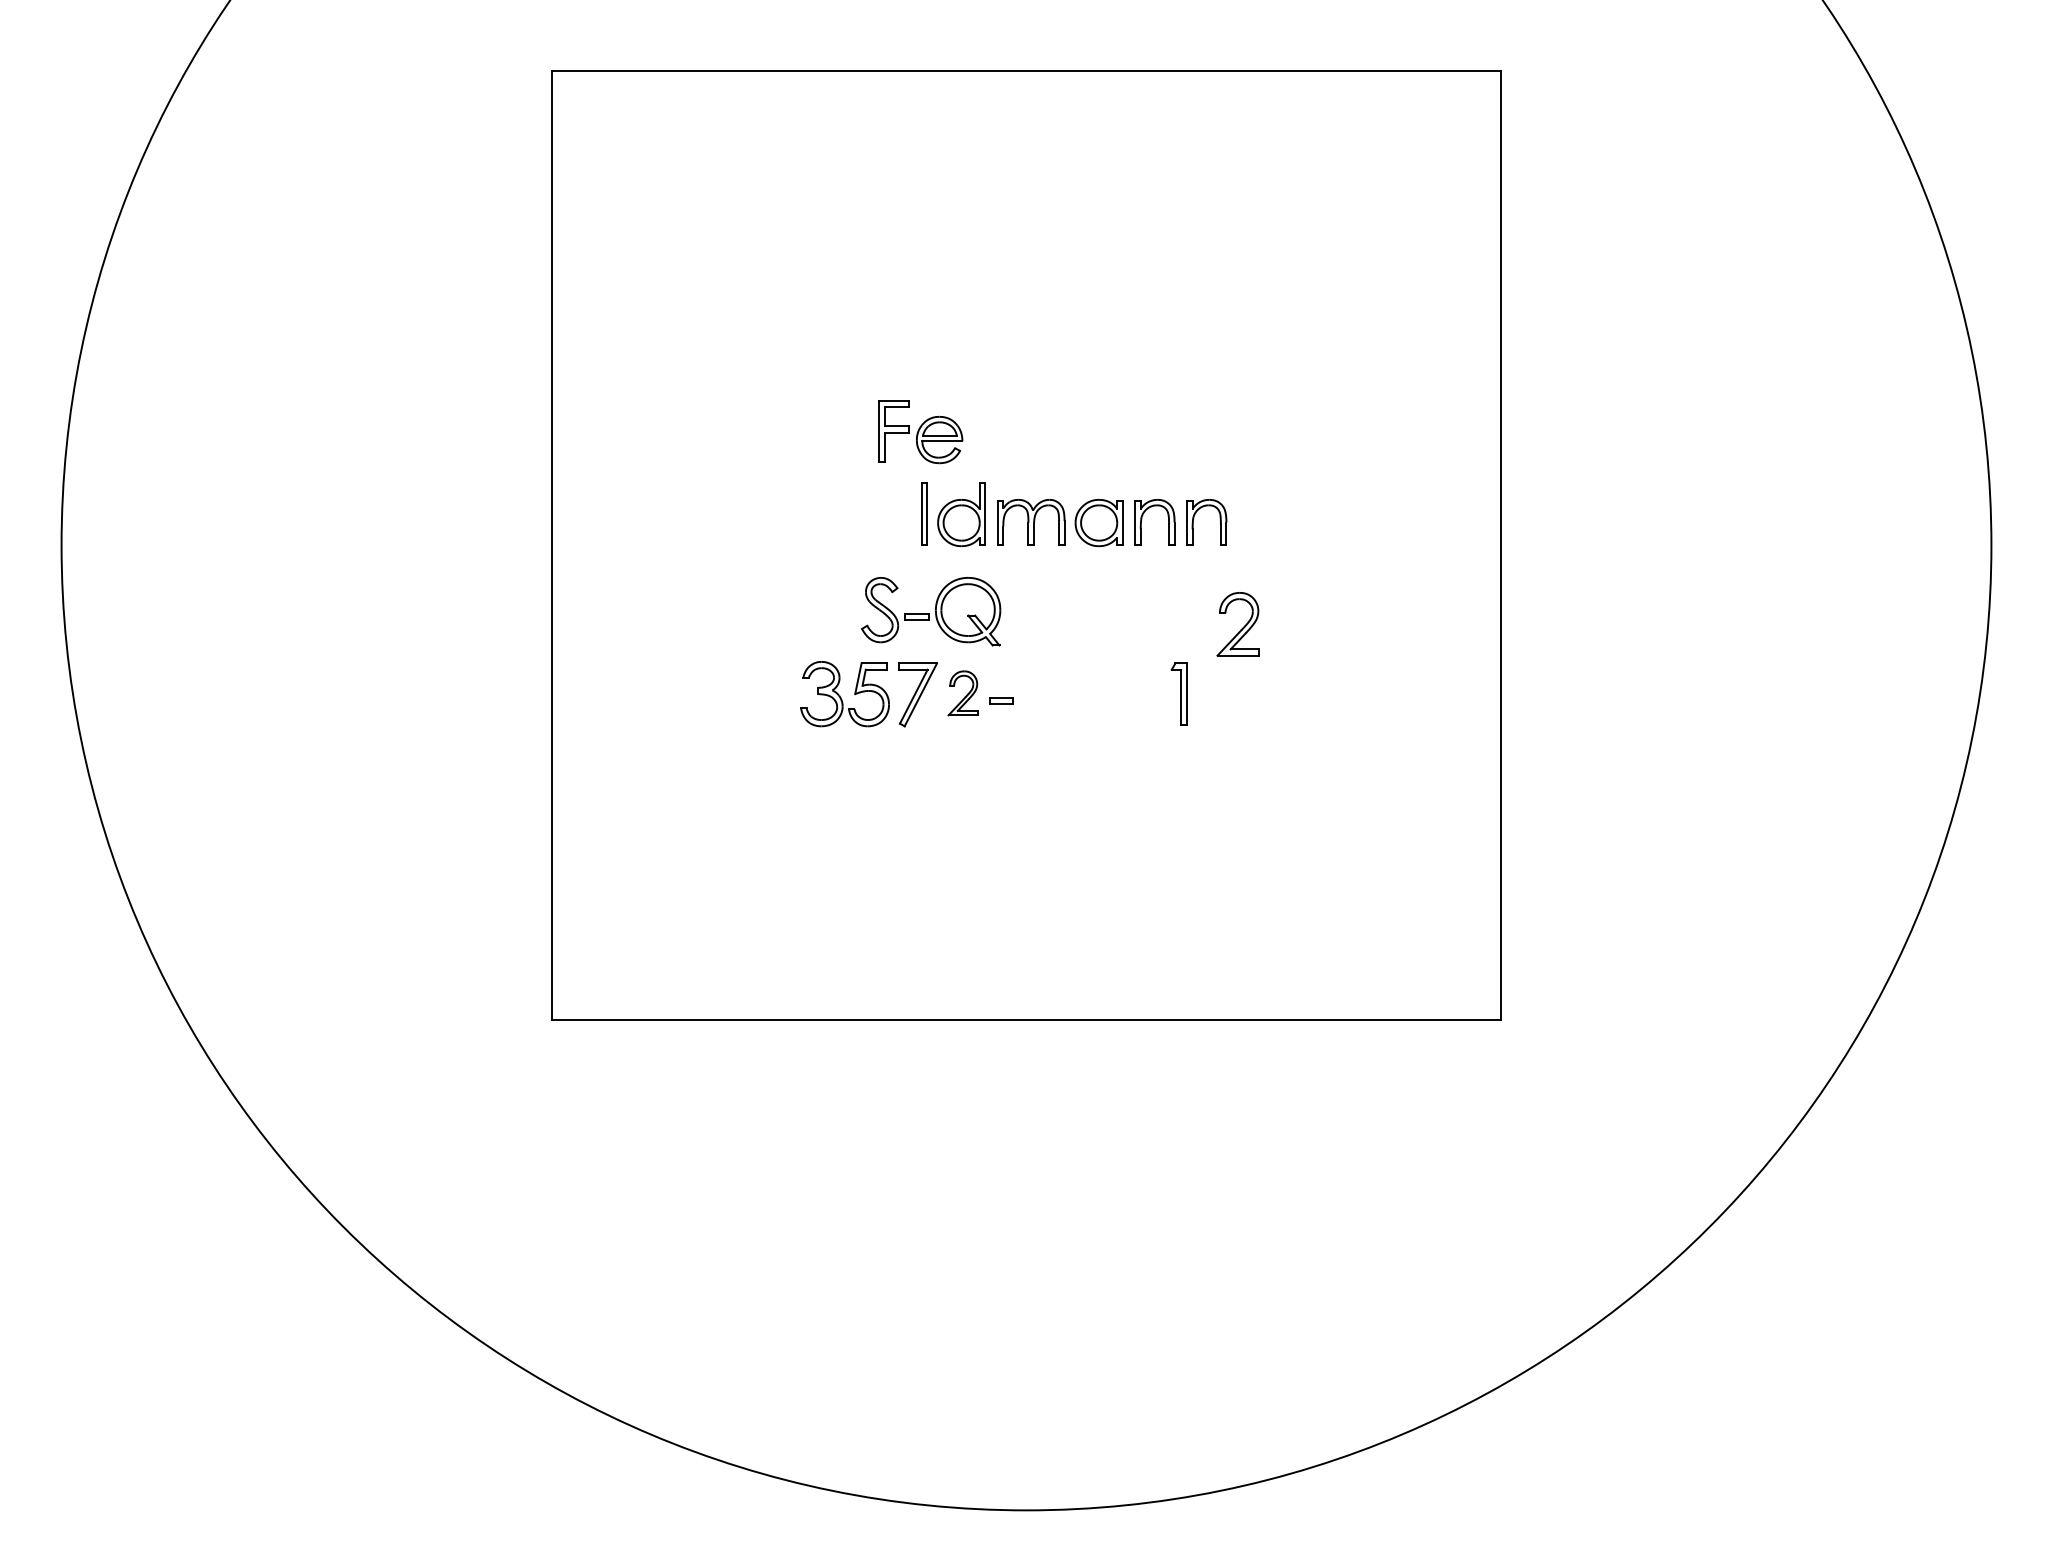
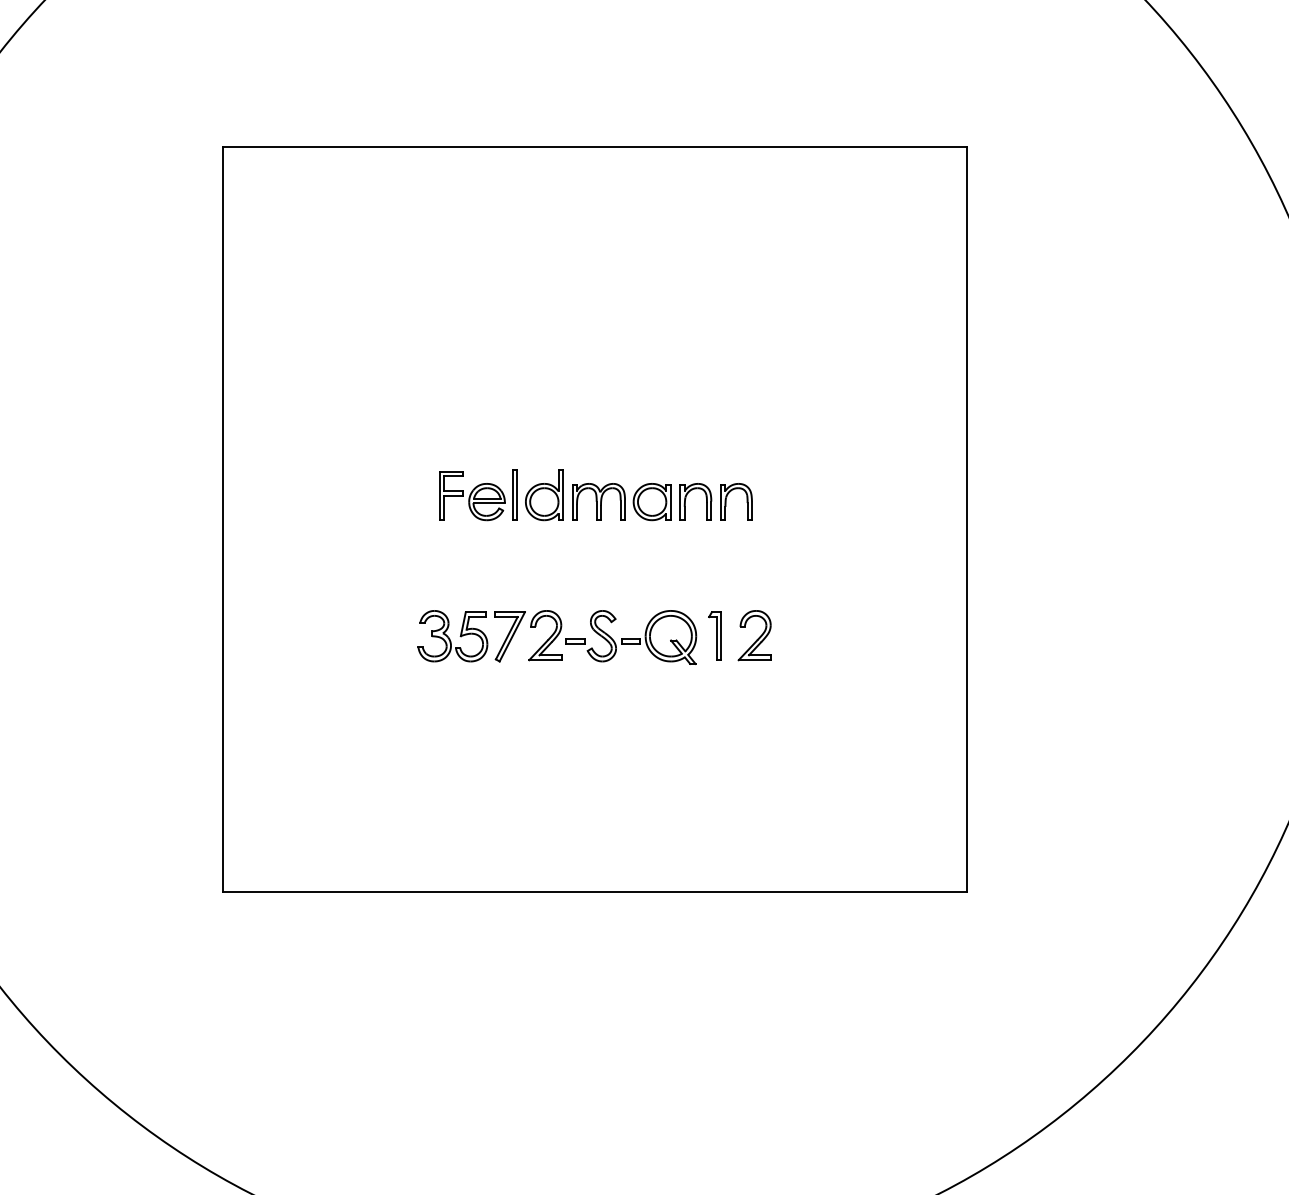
part: (920, 432) -> (472, 496), moved
part: (931, 611) -> (642, 637), moved
part: (1237, 624) -> (754, 635), moved
part: (962, 693) -> (544, 635), size x1.43

